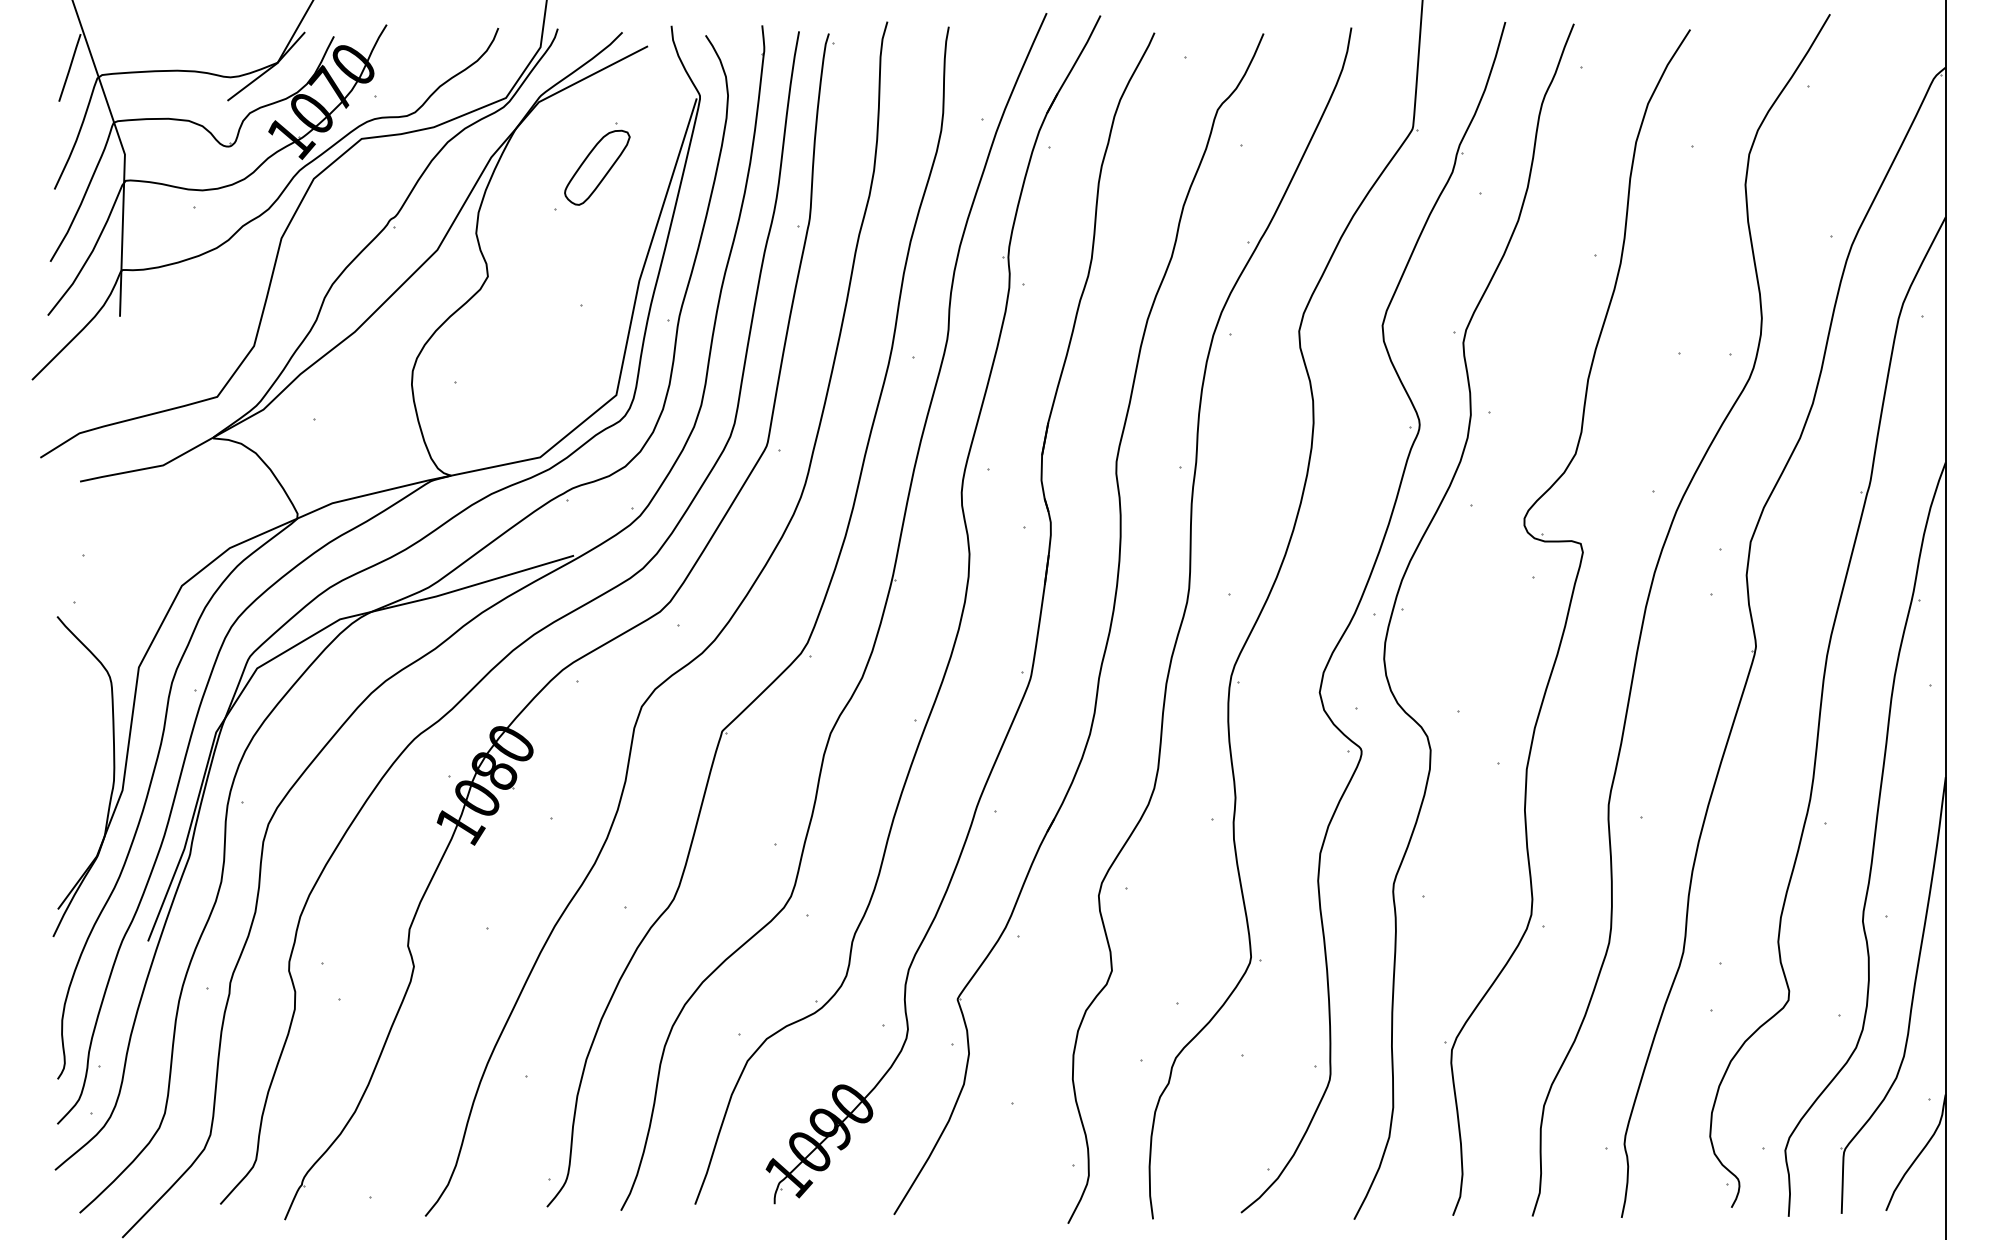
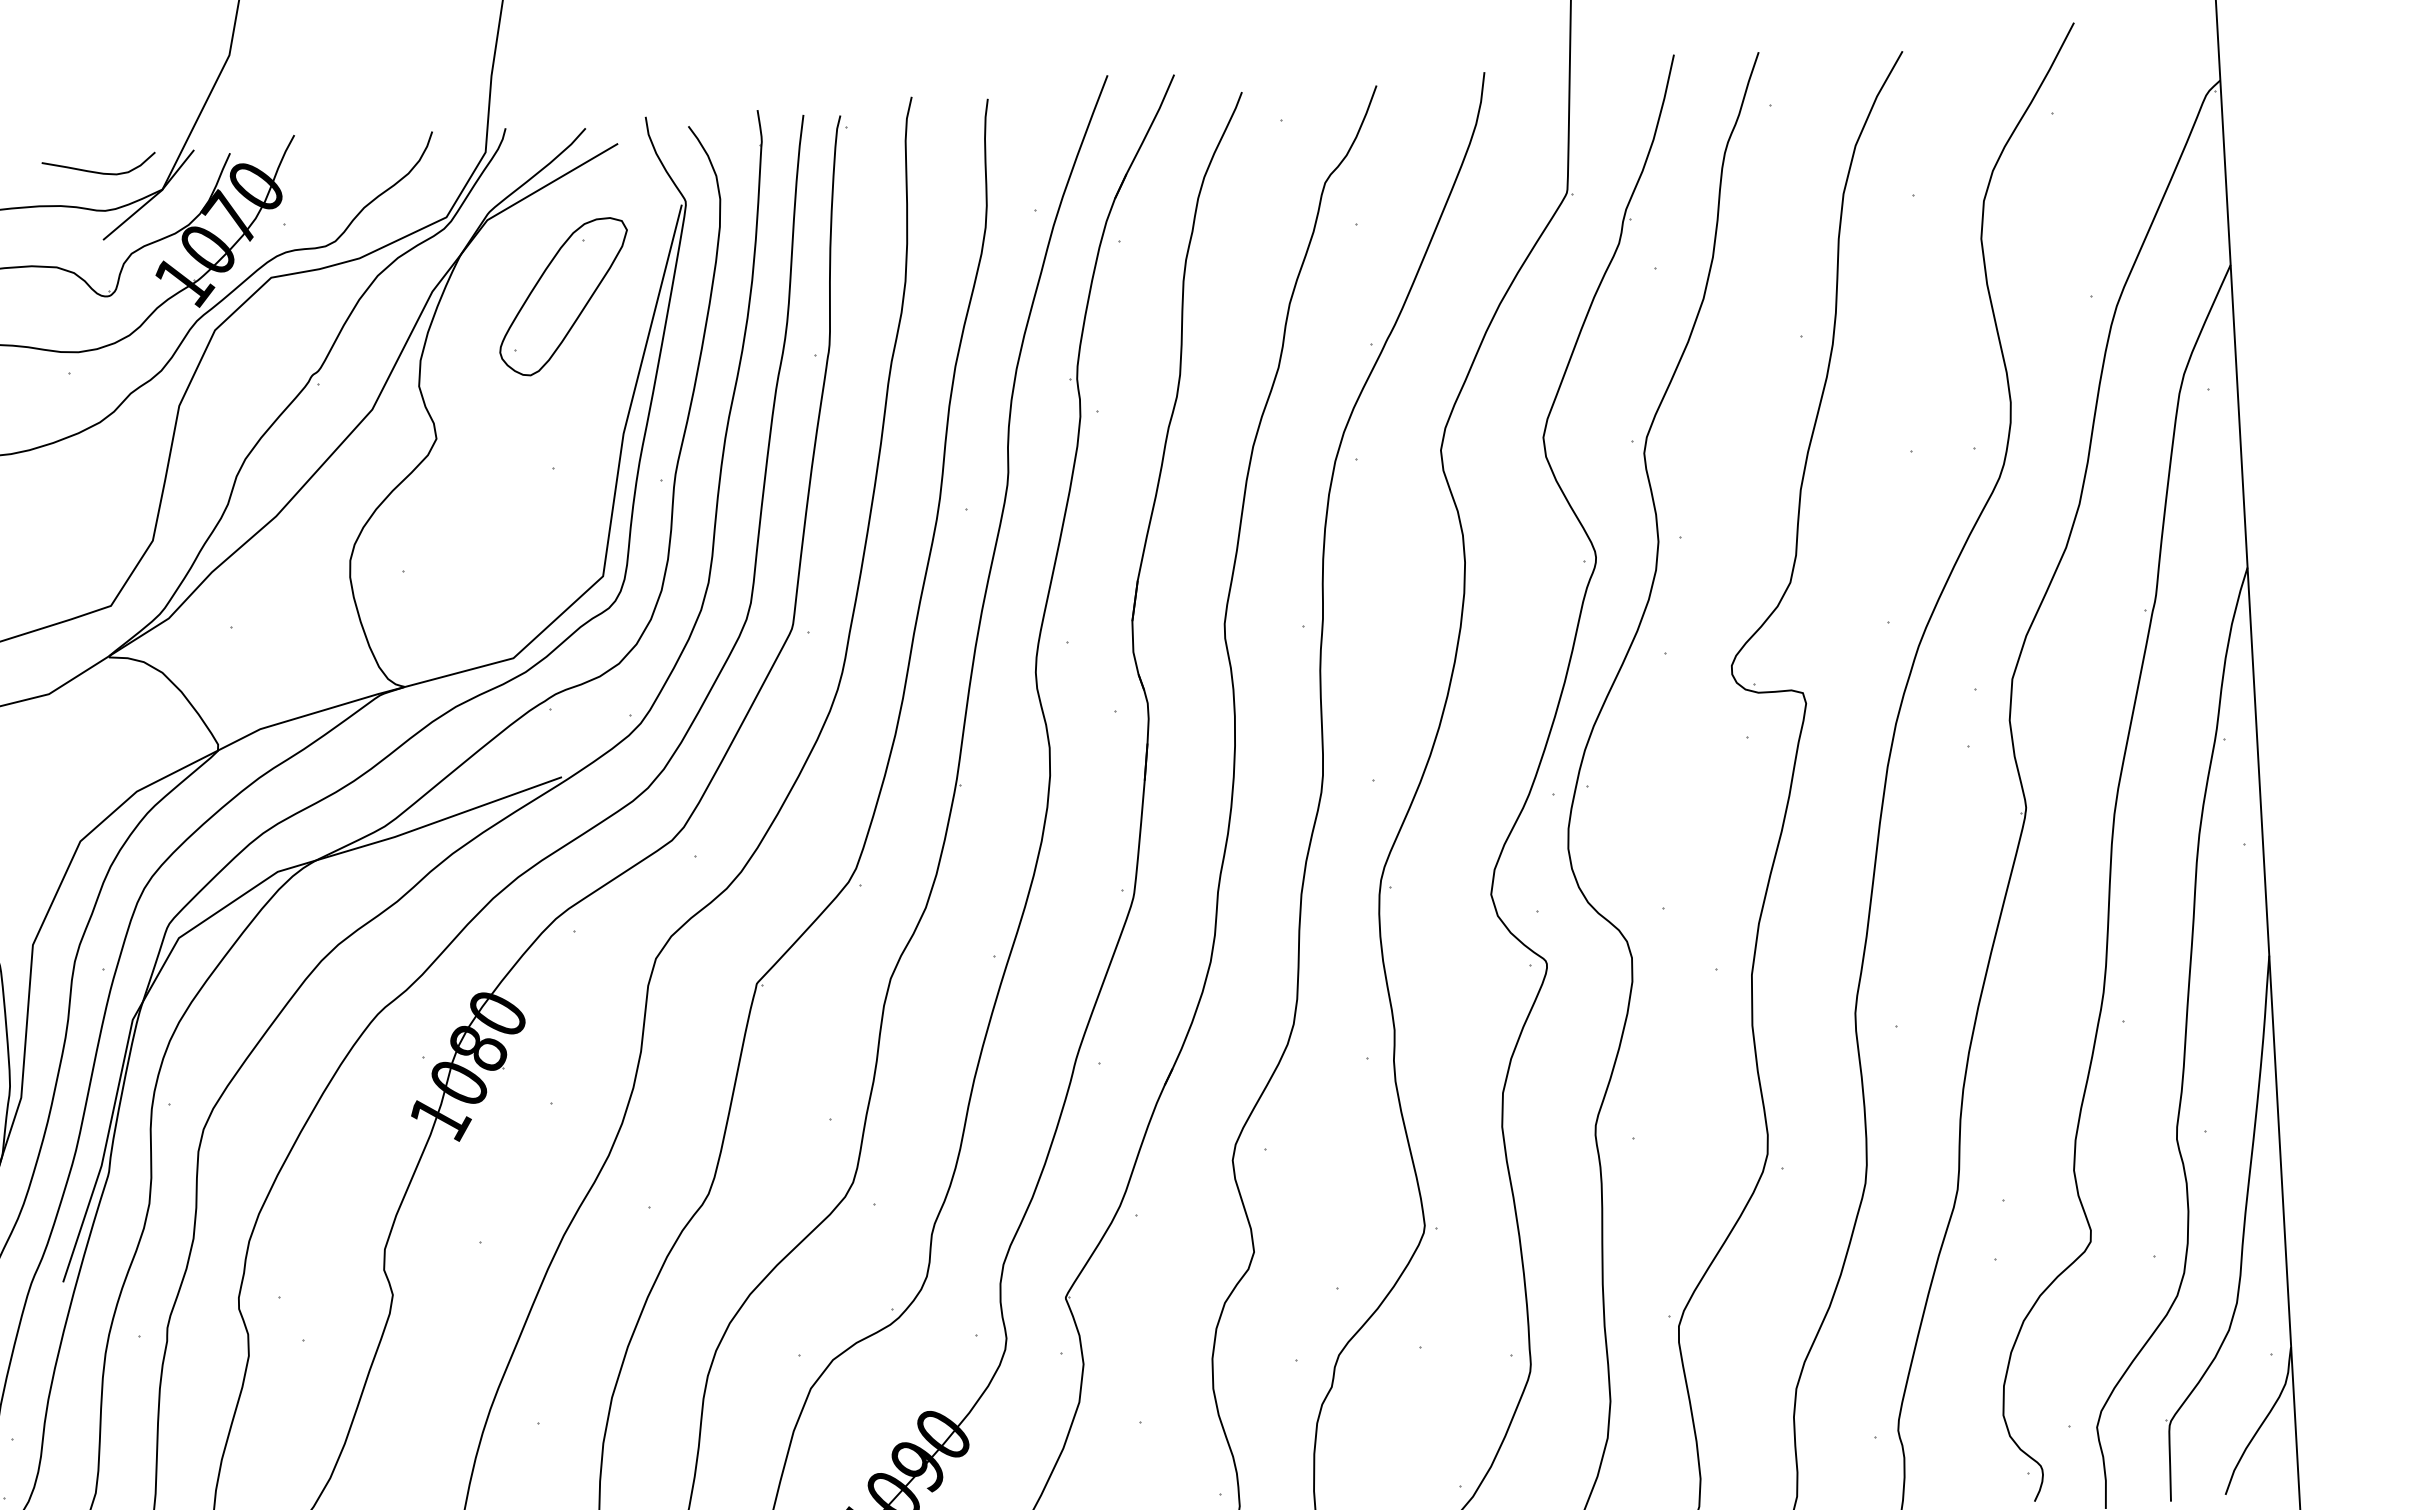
curve: (227, 45) -> (99, 171), added
part: (597, 167) -> (564, 296), size x1.67

